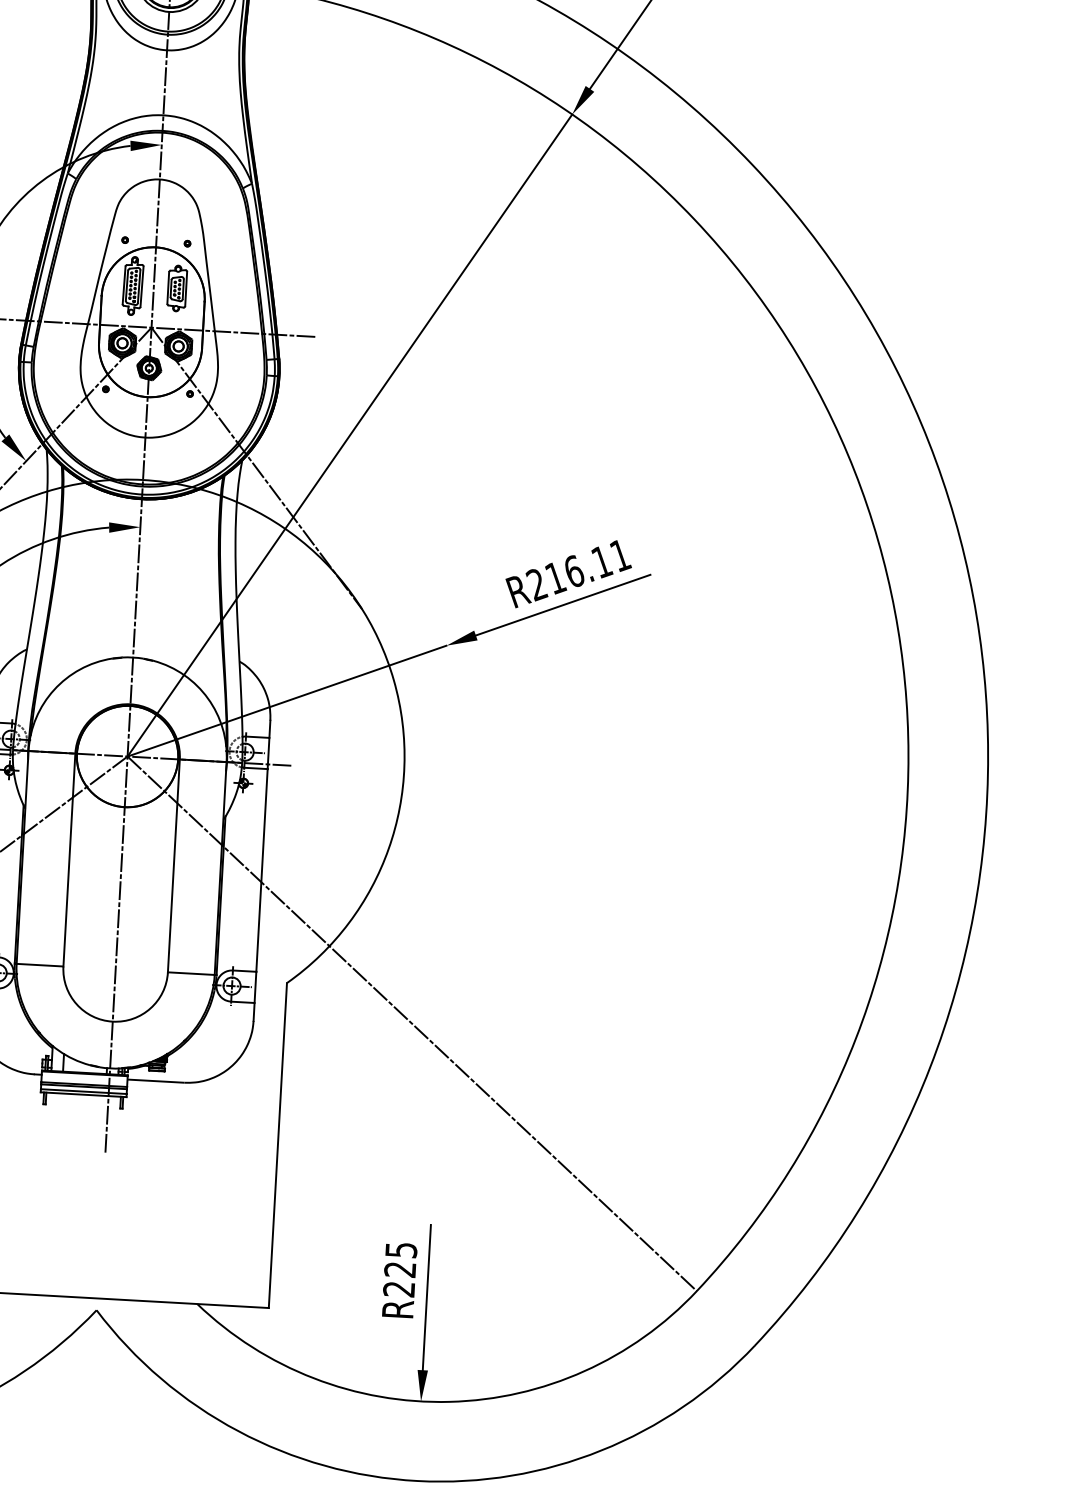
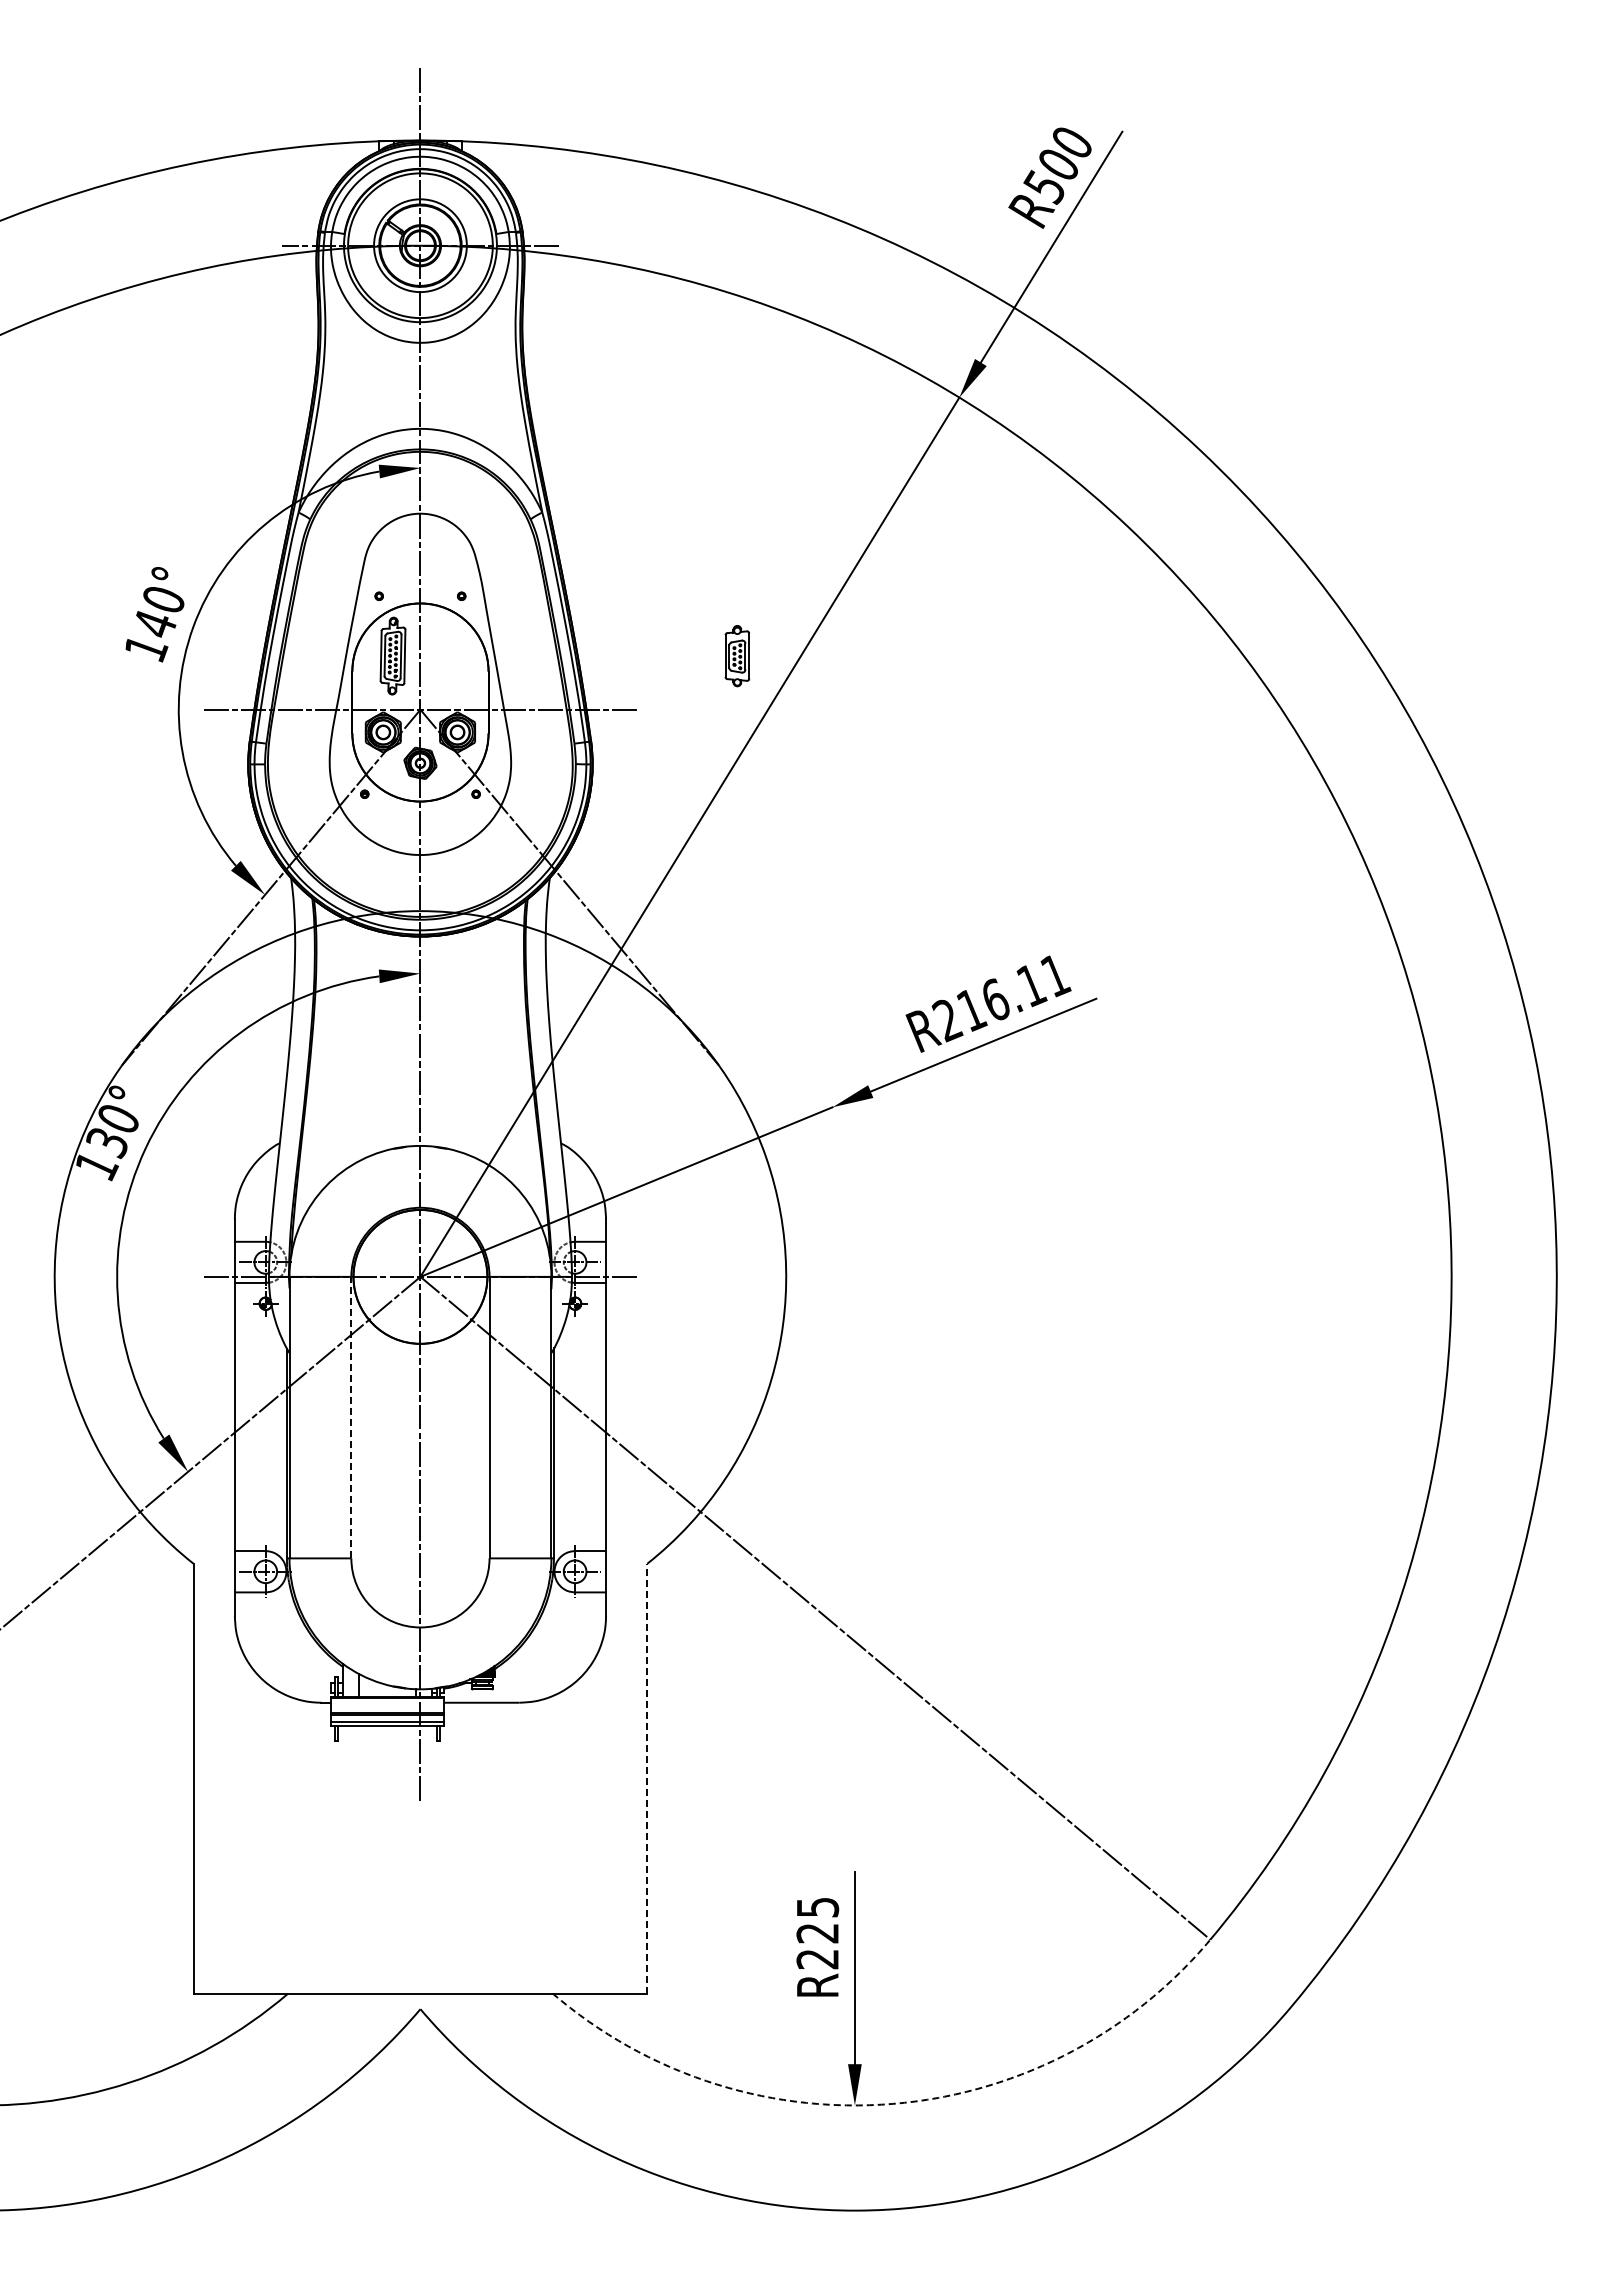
part: (177, 288) -> (737, 656), moved
line: (69, 859) -> (351, 1417), solid -> dashed
line: (278, 1145) -> (647, 1778), solid -> dashed
arc: (449, 1401) -> (892, 2103), solid -> dashed

